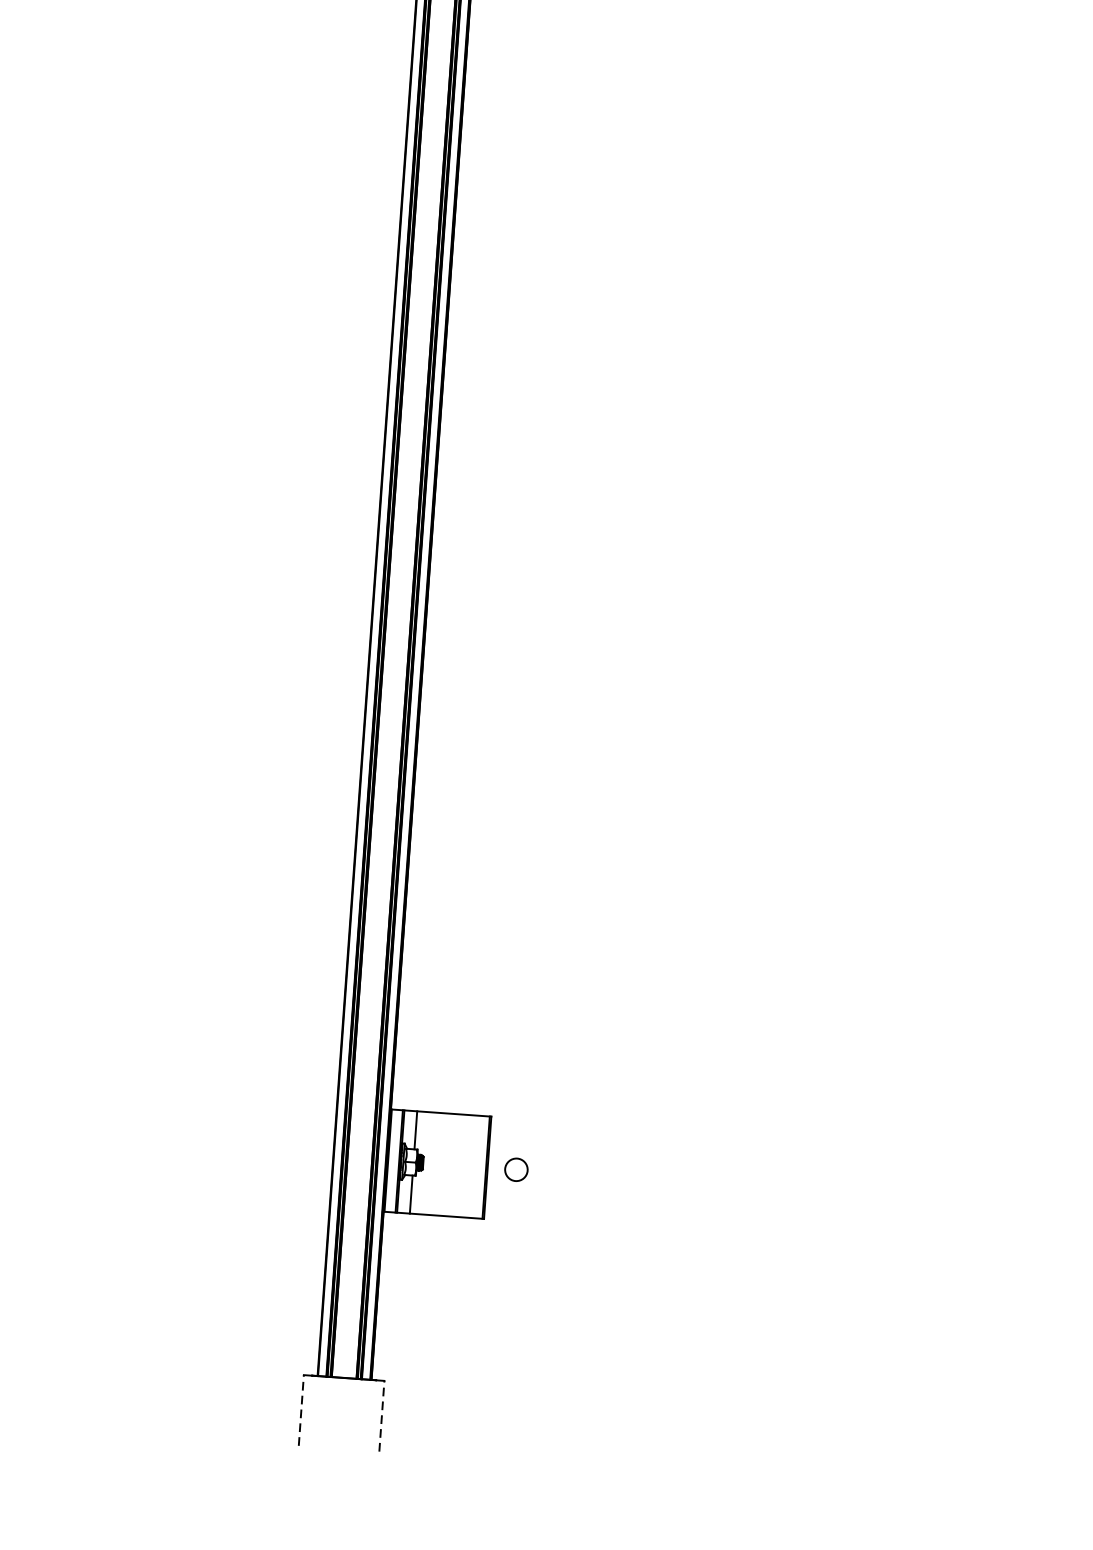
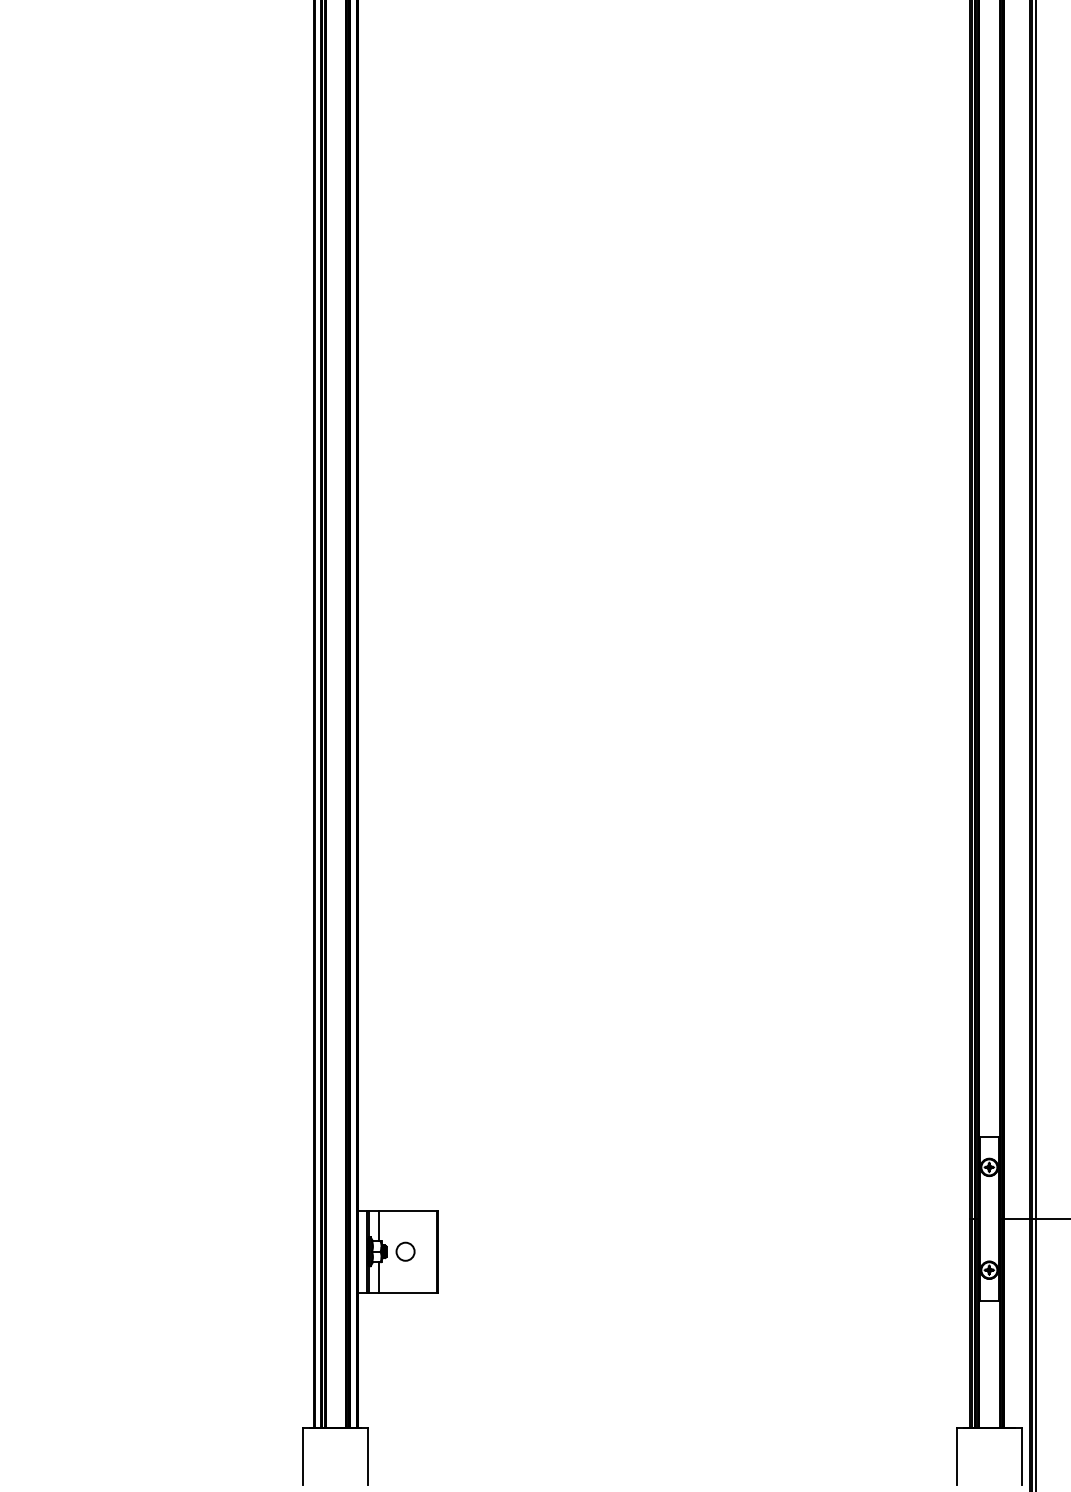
circle: (516, 1169) -> (405, 1251), moved
line: (301, 1410) -> (303, 1456), dashed -> solid
line: (382, 1416) -> (368, 1456), dashed -> solid

